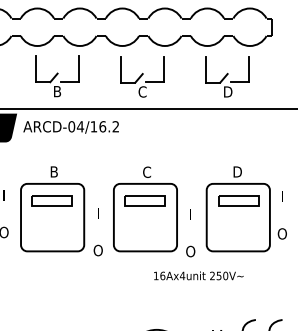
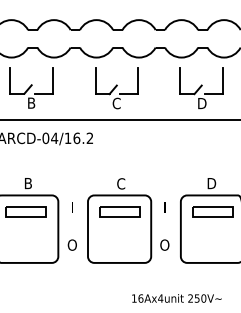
text: (97, 232) -> (71, 227), moved
text: (190, 233) -> (164, 227), moved
text: (198, 275) -> (176, 298), moved

